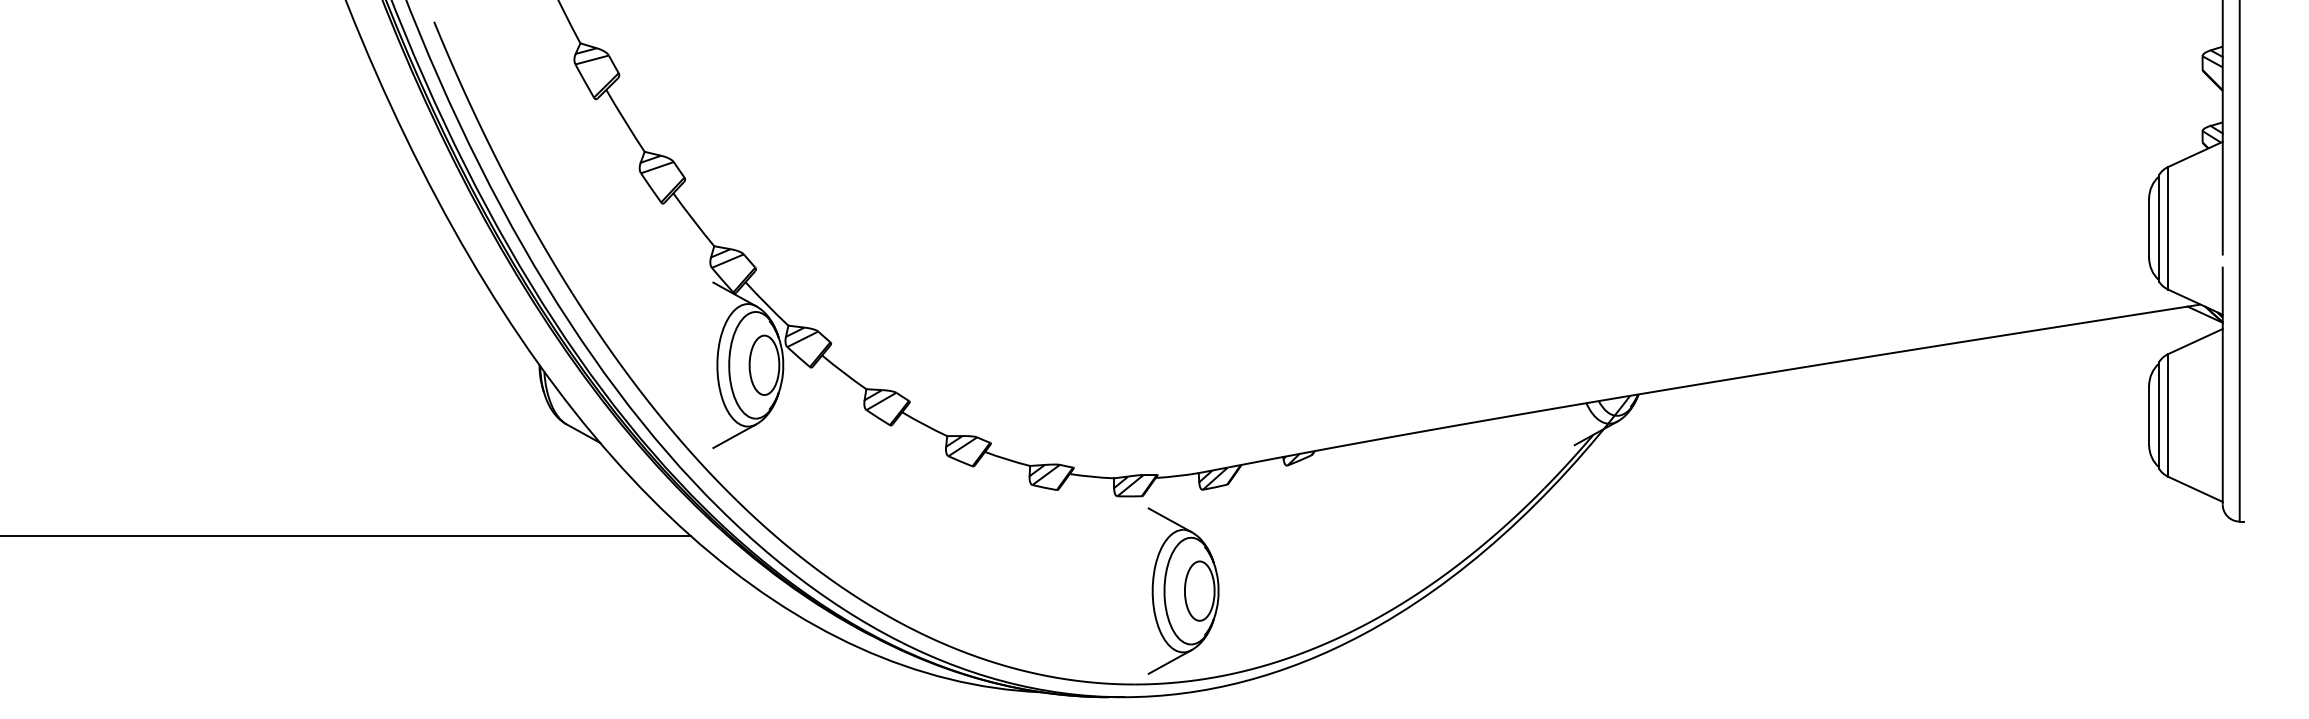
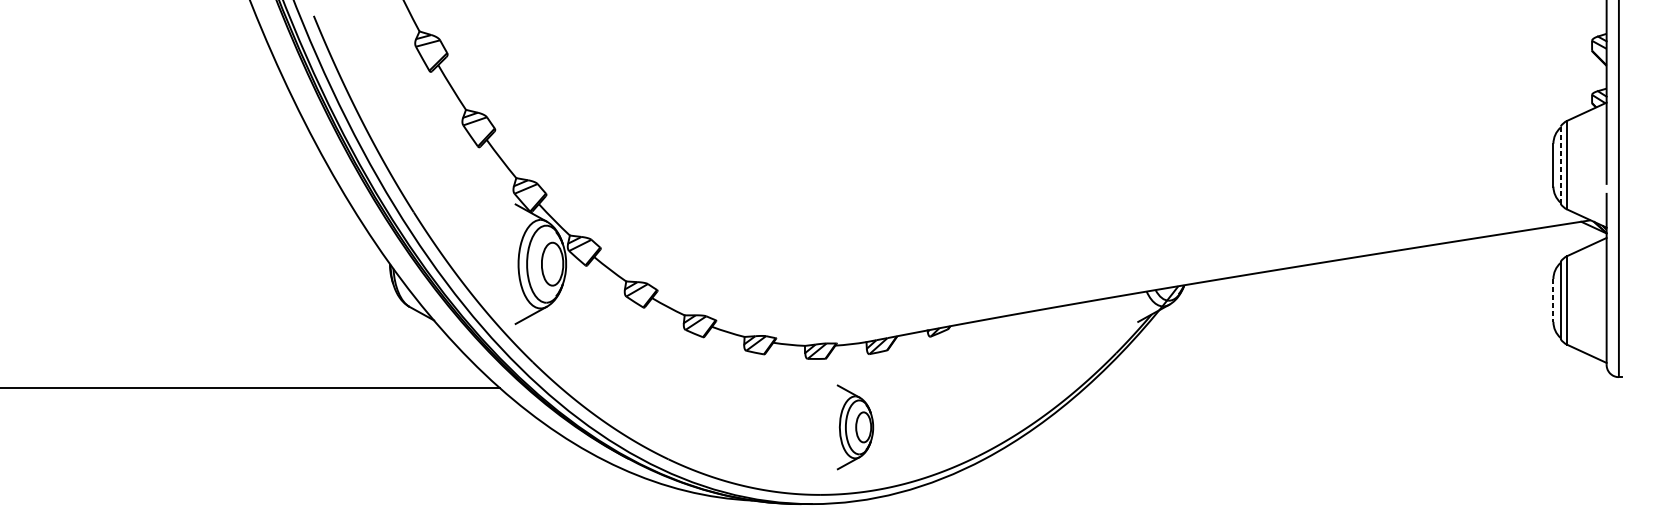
line: (2159, 227) -> (1560, 164), solid -> dashed
line: (2149, 415) -> (1553, 300), solid -> dashed
part: (1183, 590) -> (855, 426), size x0.7

